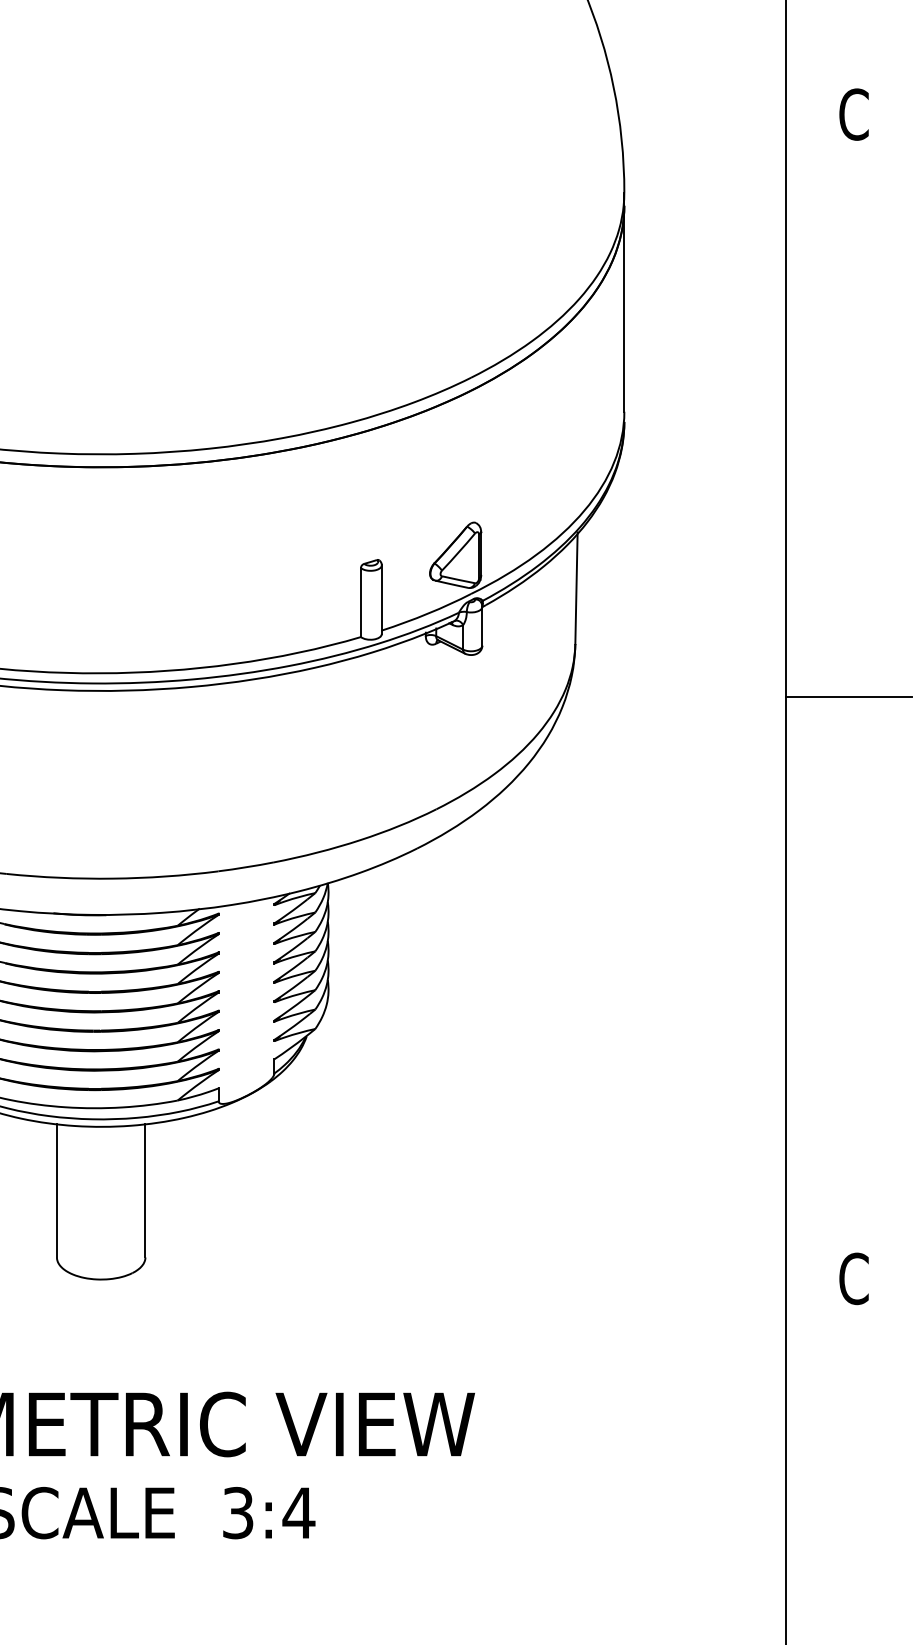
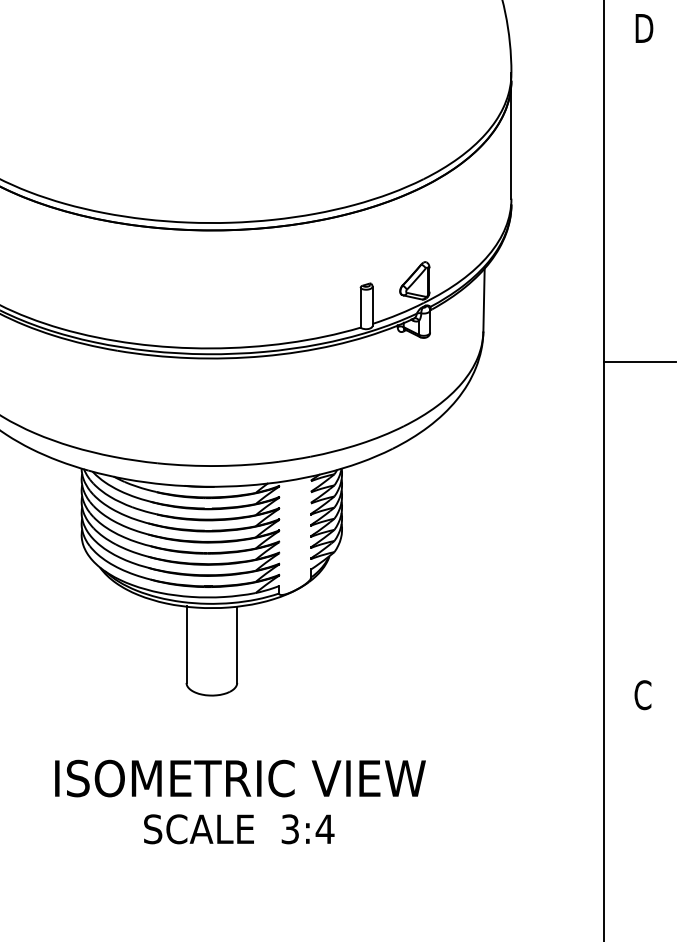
text: (854, 114) -> (643, 28), C -> D

